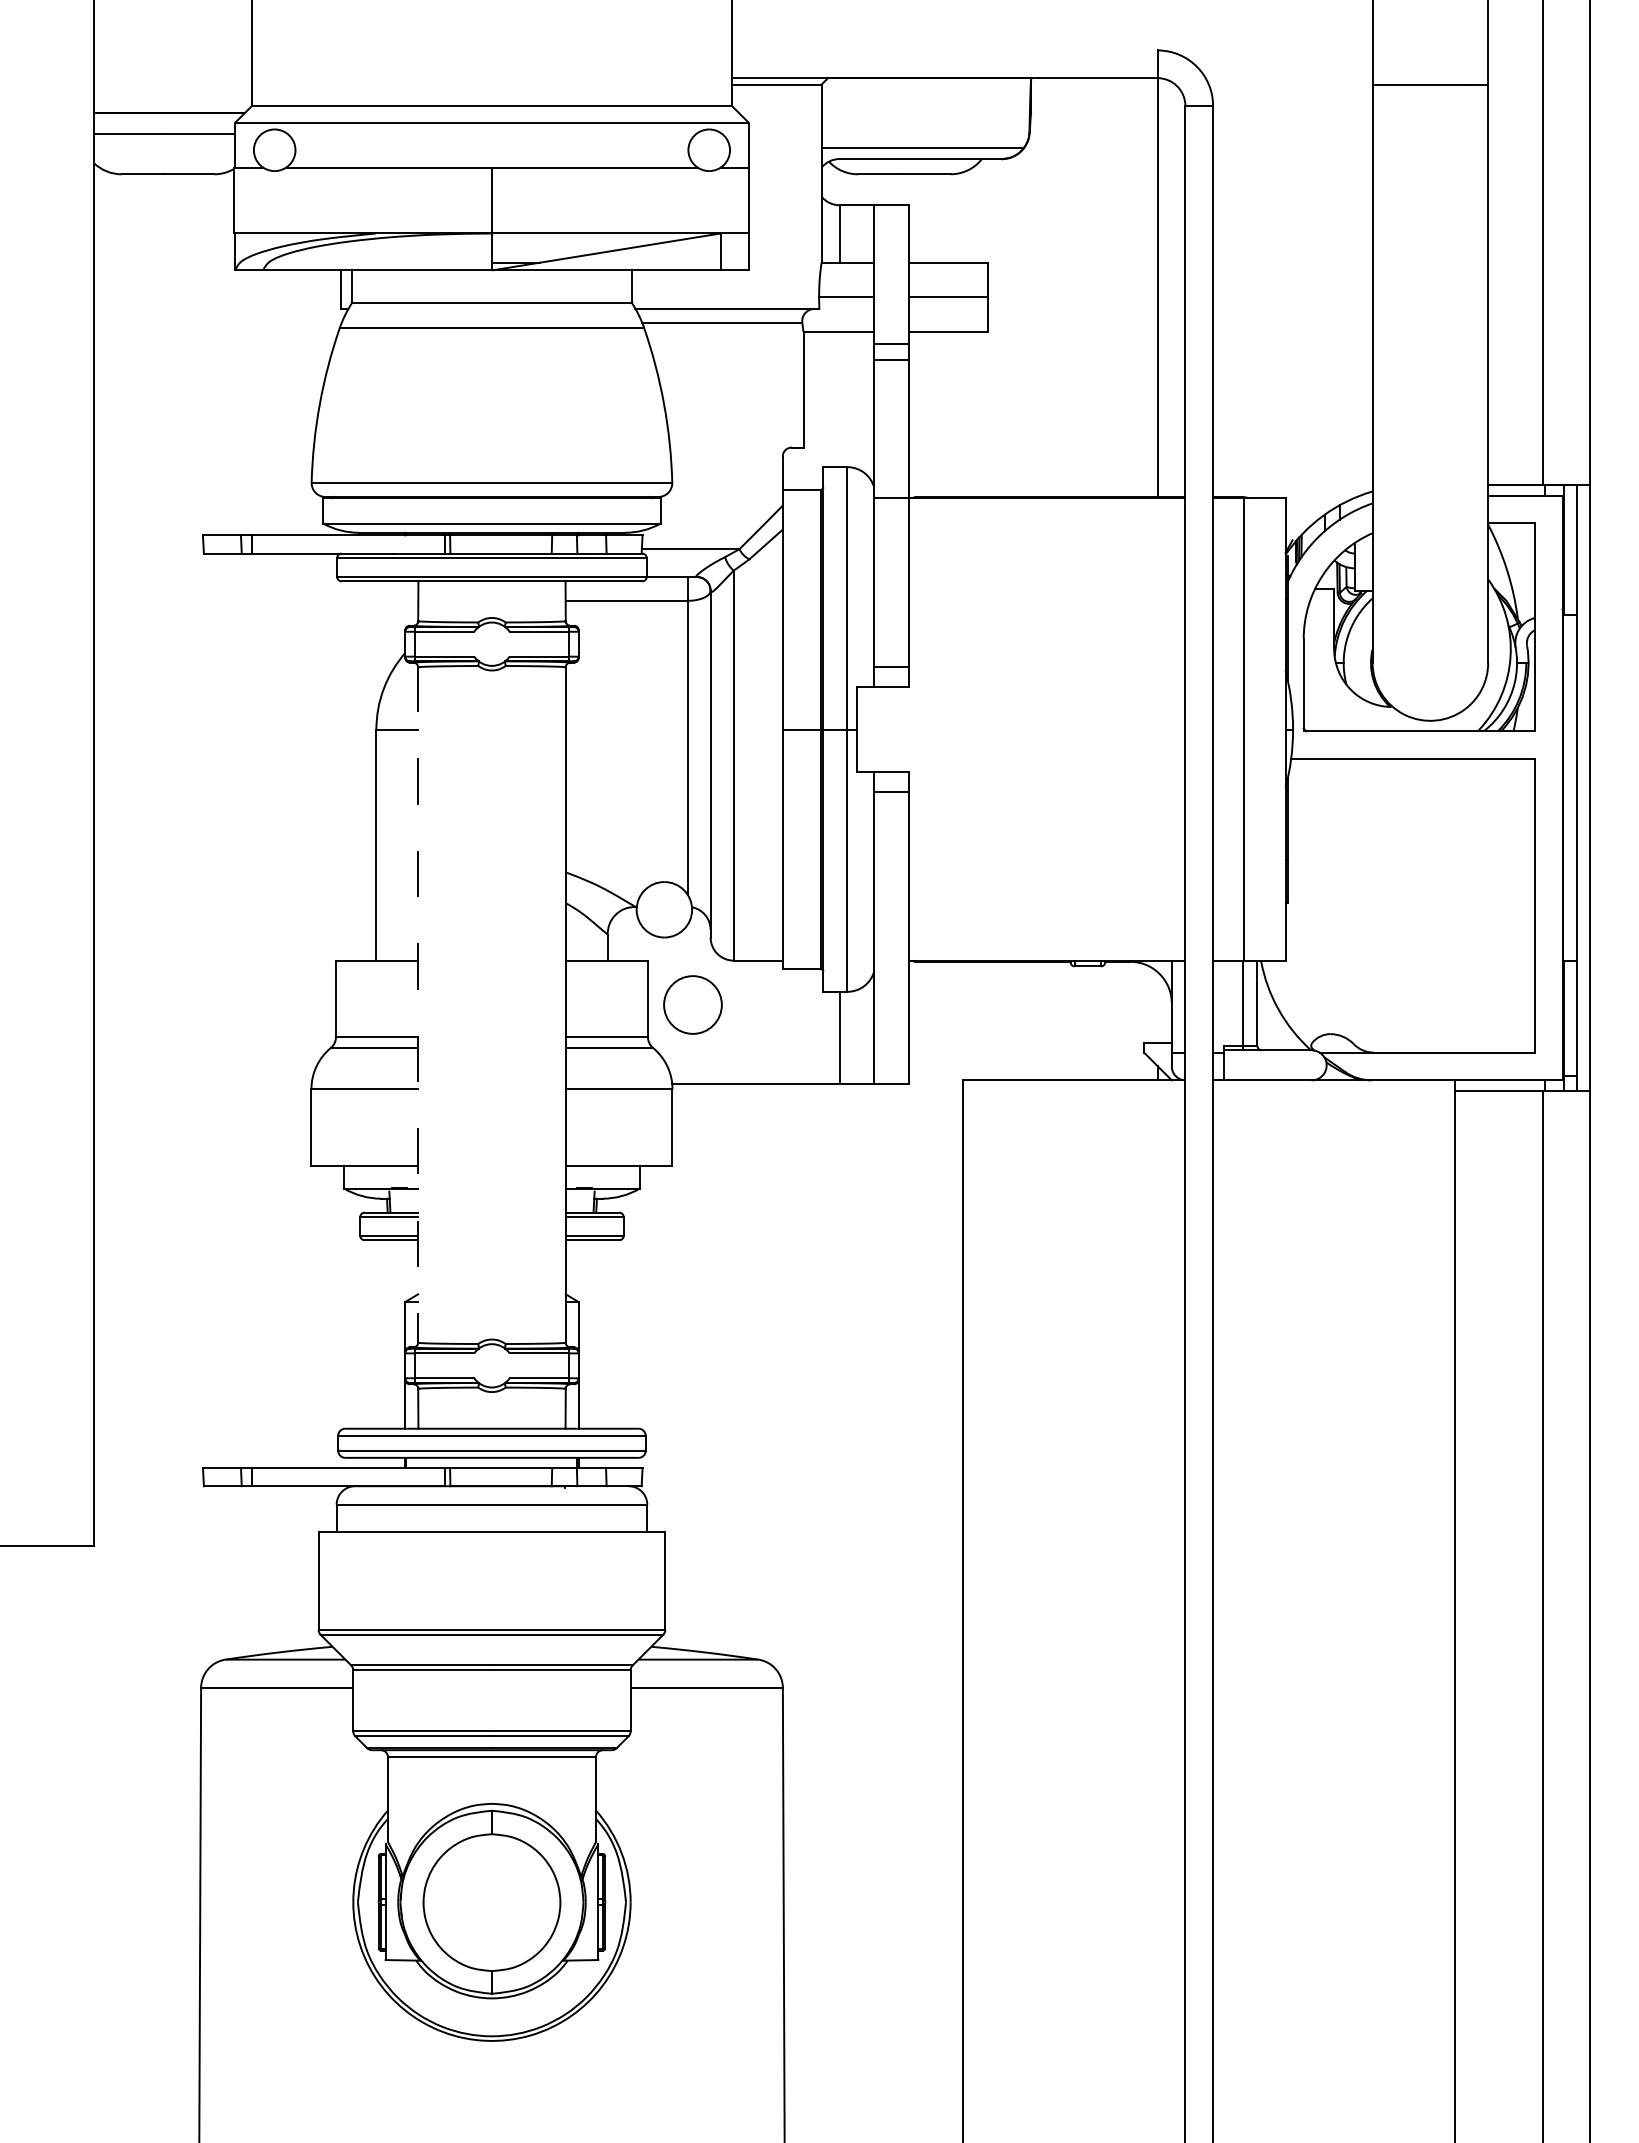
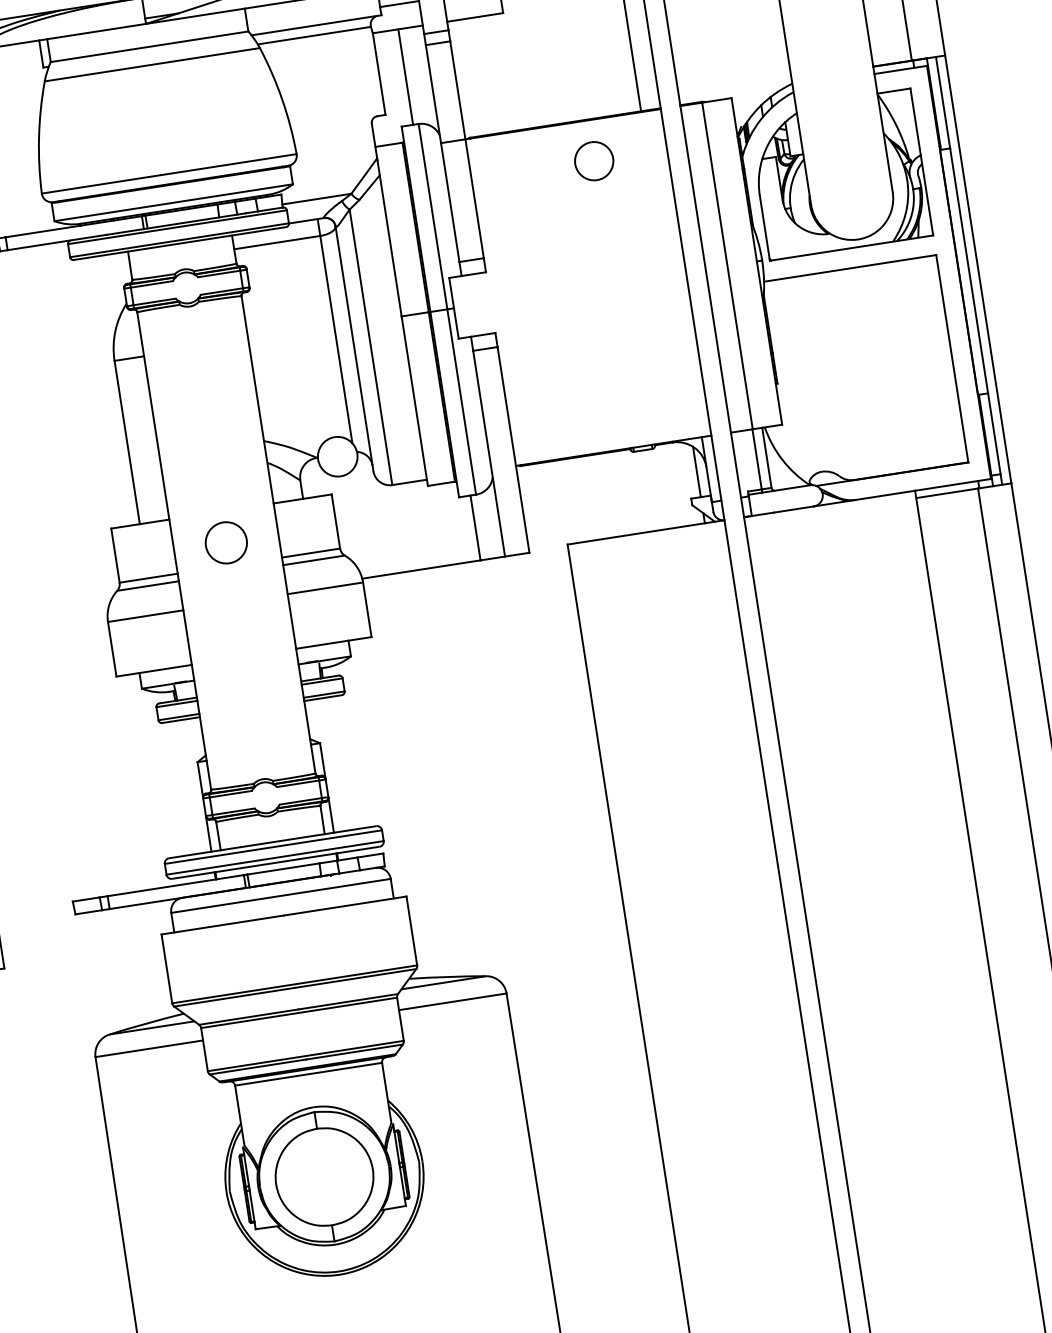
line: (839, 399) -> (405, 77), added
part: (1081, 555) -> (593, 160), added
circle: (692, 1004) -> (225, 542), moved
line: (418, 1005) -> (174, 551), dashed -> solid
line: (1157, 1007) -> (696, 471), added

